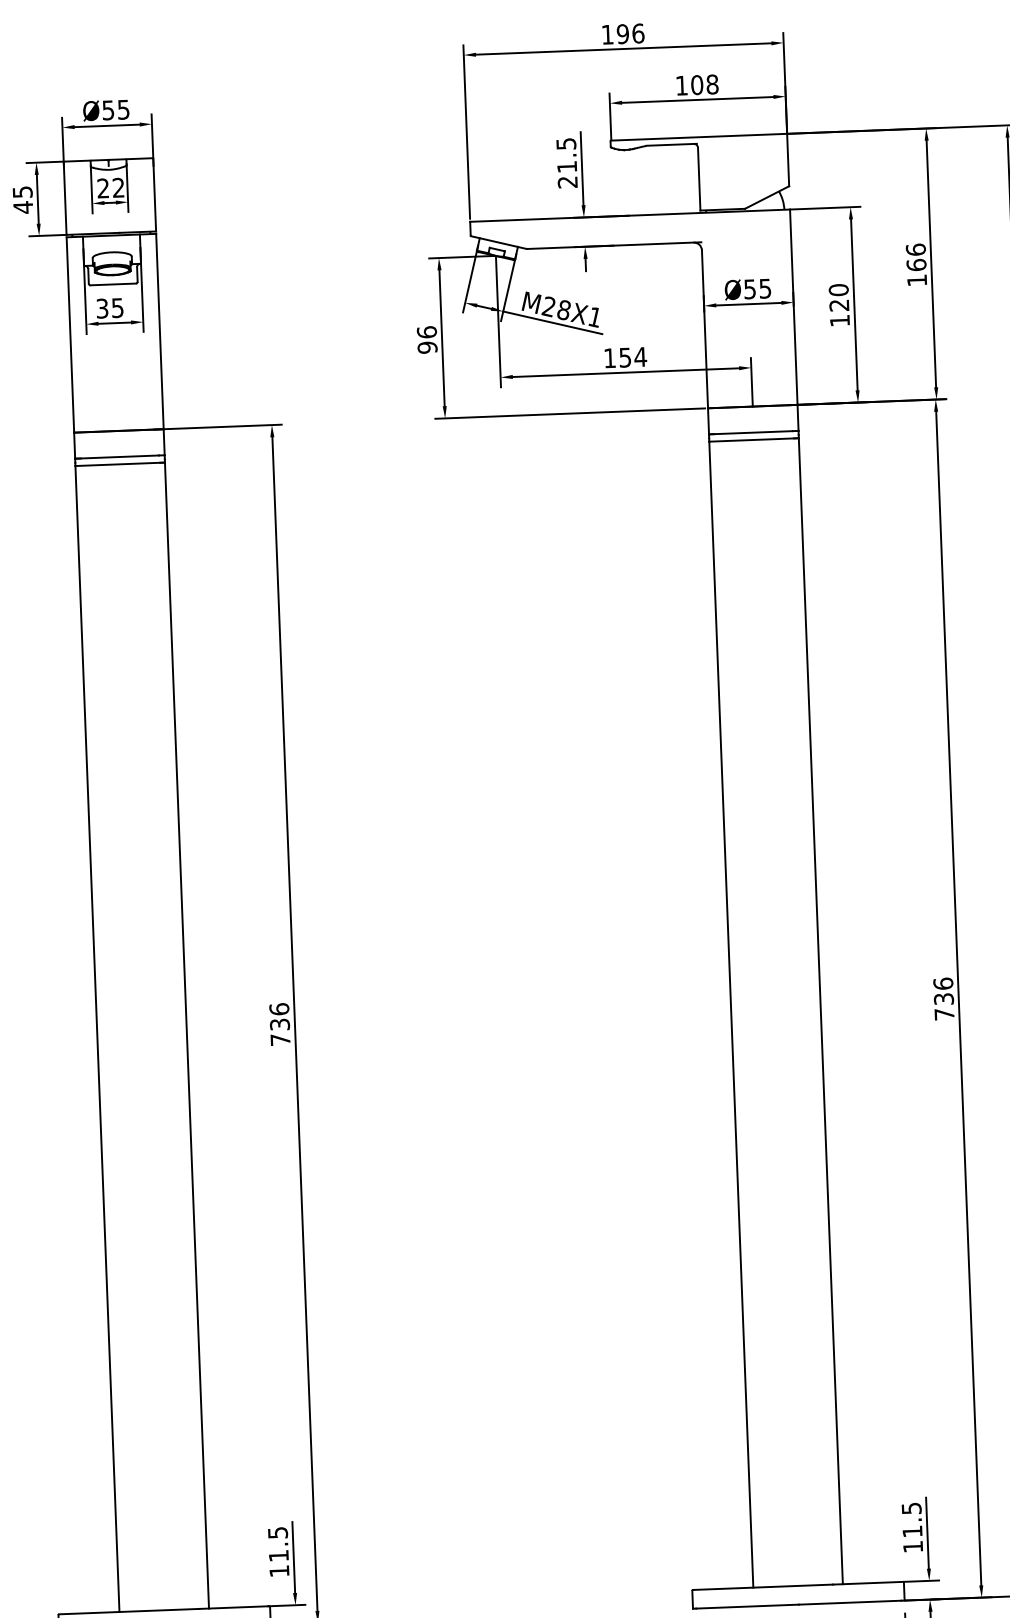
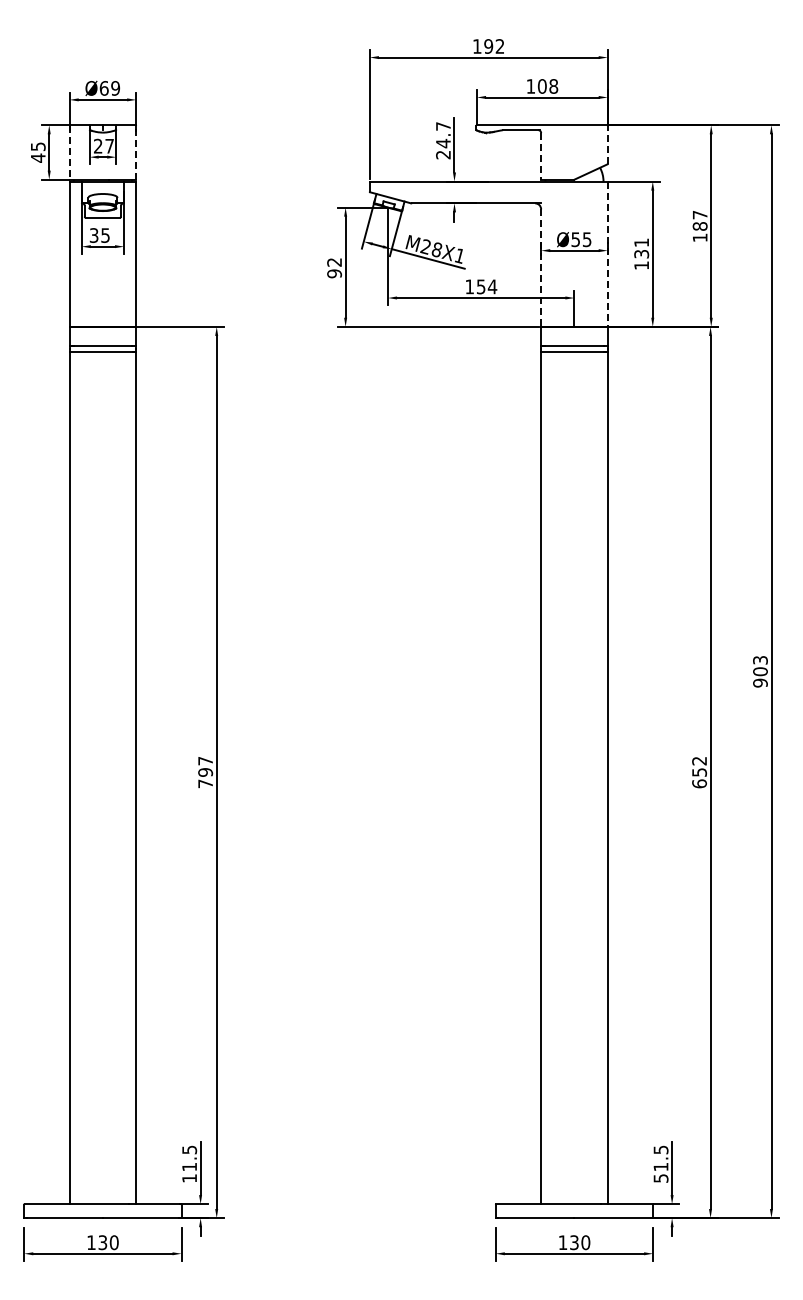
text: (637, 33) -> (499, 46), 196 -> 192
text: (115, 110) -> (109, 88), Ø55 -> Ø69
text: (566, 156) -> (443, 135), 21.5 -> 24.7
line: (787, 159) -> (607, 144), solid -> dashed
line: (699, 179) -> (541, 156), solid -> dashed
text: (118, 186) -> (109, 145), 22 -> 27
line: (155, 194) -> (136, 152), solid -> dashed
line: (65, 198) -> (69, 152), solid -> dashed
text: (915, 257) -> (699, 220), 166 -> 187
text: (838, 297) -> (641, 248), 120 -> 131
line: (793, 307) -> (607, 254), solid -> dashed
line: (705, 329) -> (541, 268), solid -> dashed
text: (426, 331) -> (334, 261), 96 -> 92
text: (943, 999) -> (699, 772), 736 -> 652
text: (279, 1016) -> (205, 766), 736 -> 797
text: (912, 1546) -> (660, 1178), 11.5 -> 51.5

